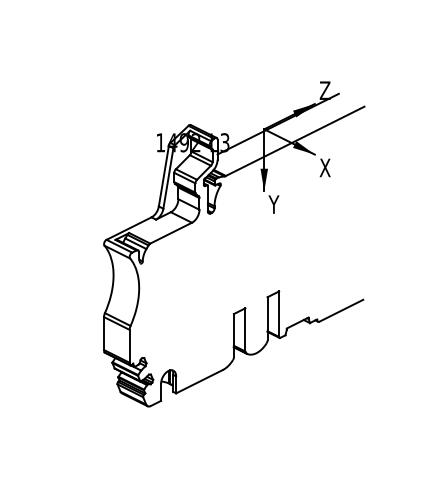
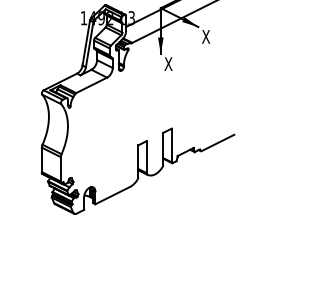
text: (274, 204) -> (168, 64), Y -> X

